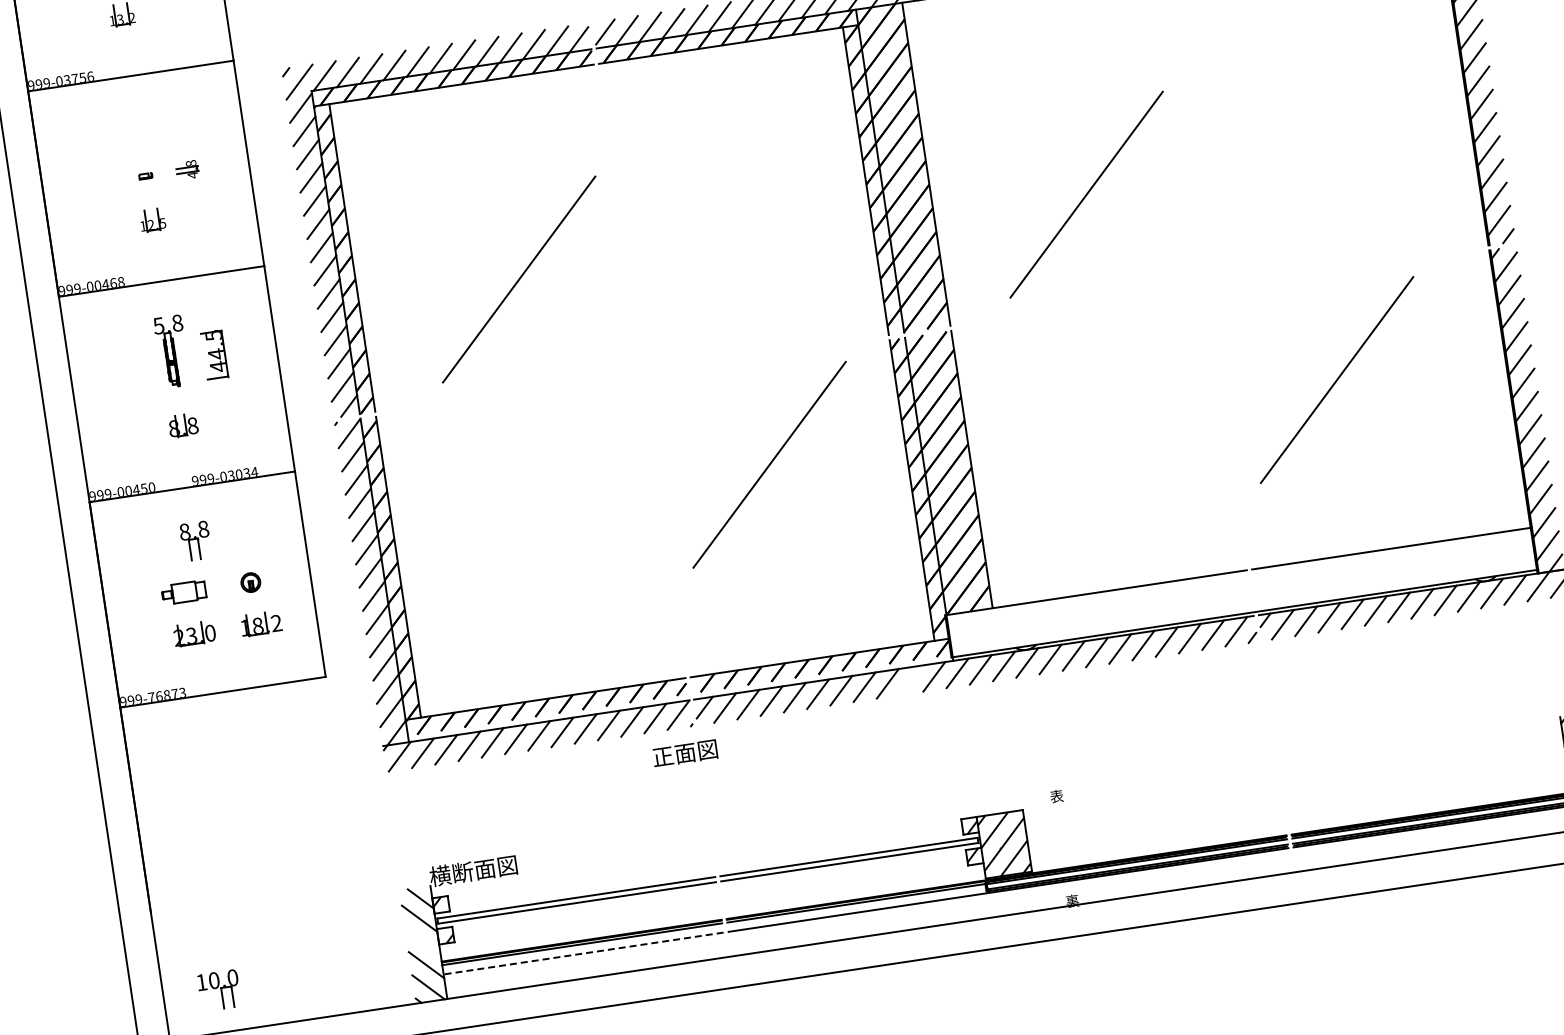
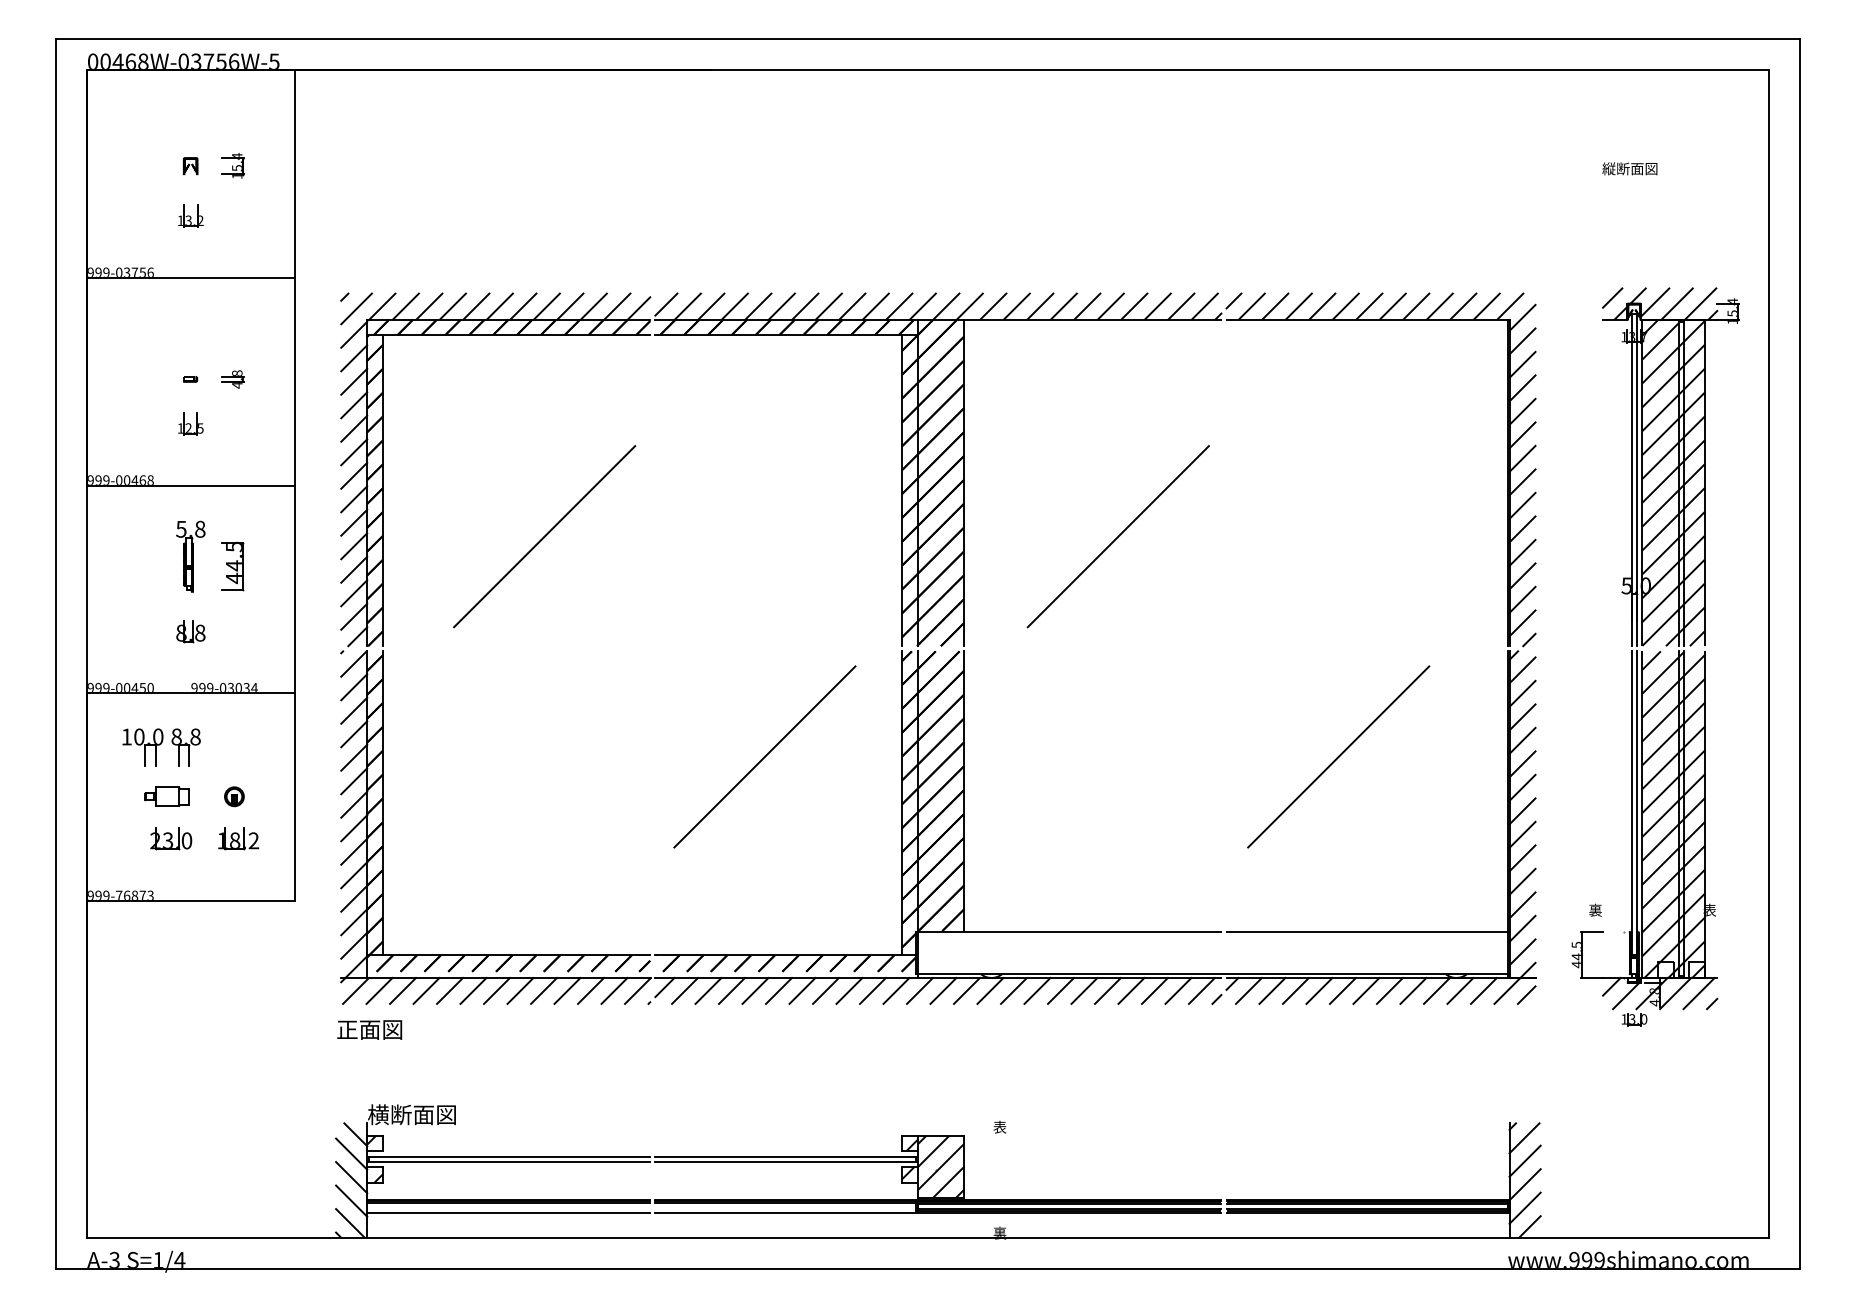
line: (910, 679) -> (872, 990), added
text: (684, 753) -> (369, 1029), moved
line: (422, 941) -> (351, 1177), added
line: (583, 953) -> (508, 1212), dashed -> solid
part: (218, 990) -> (142, 747), moved

